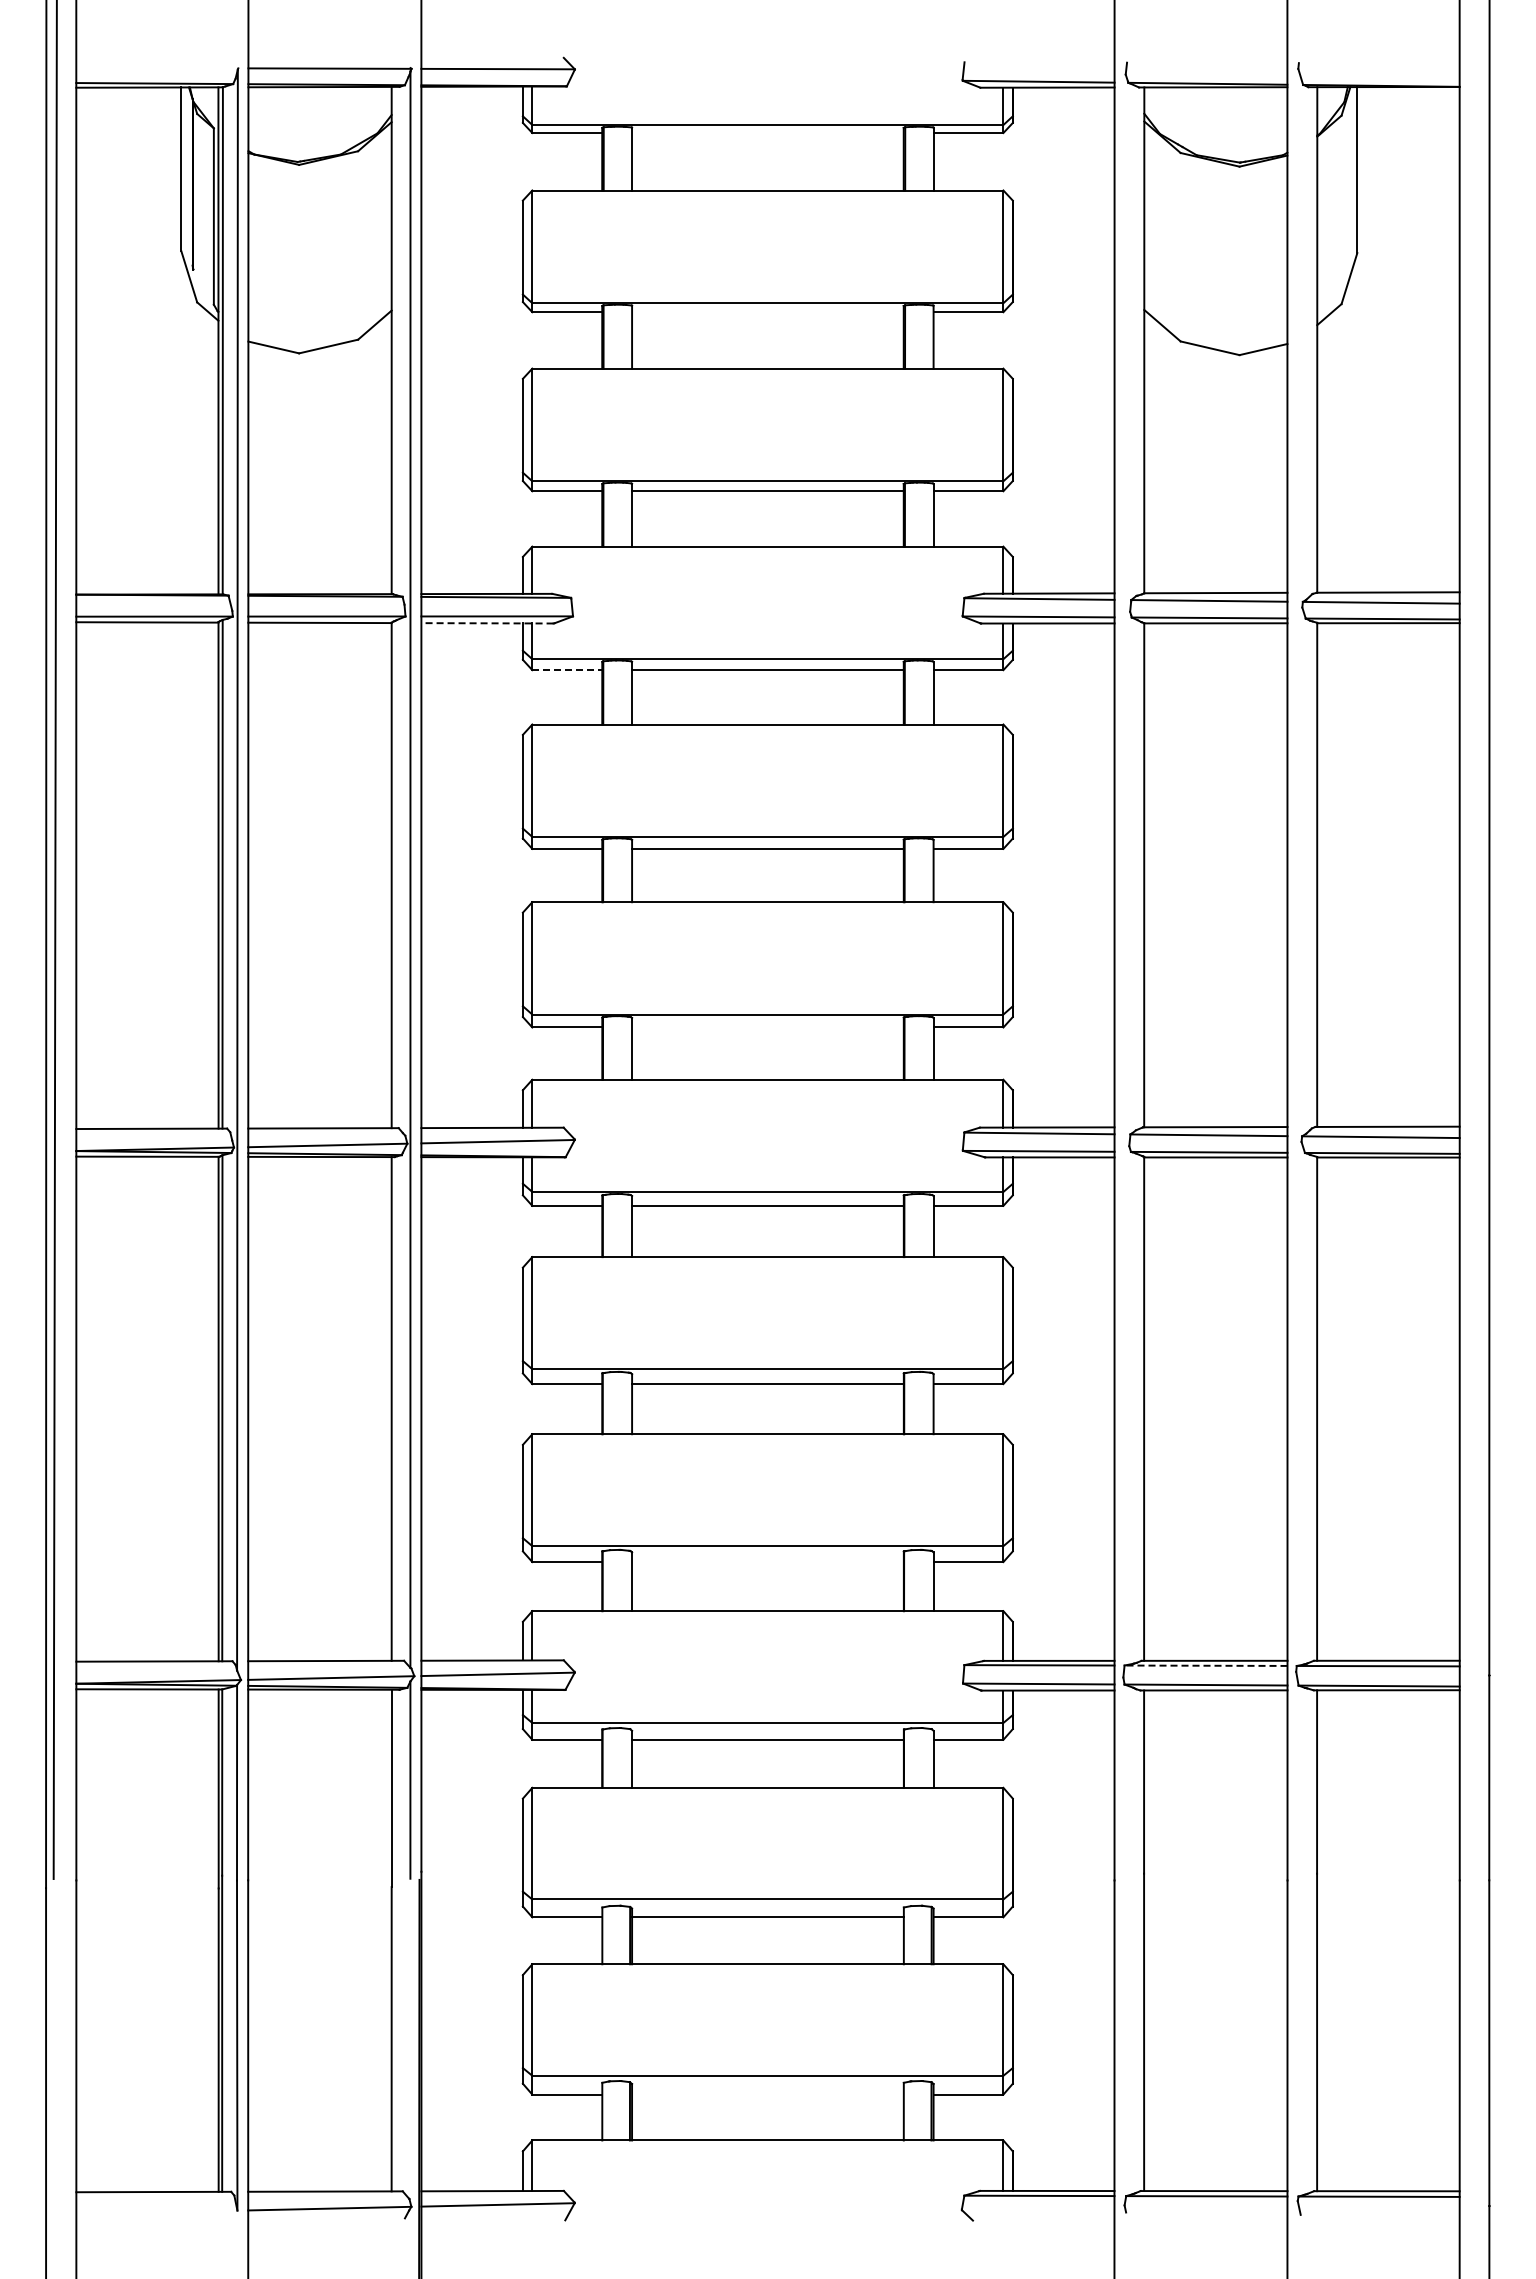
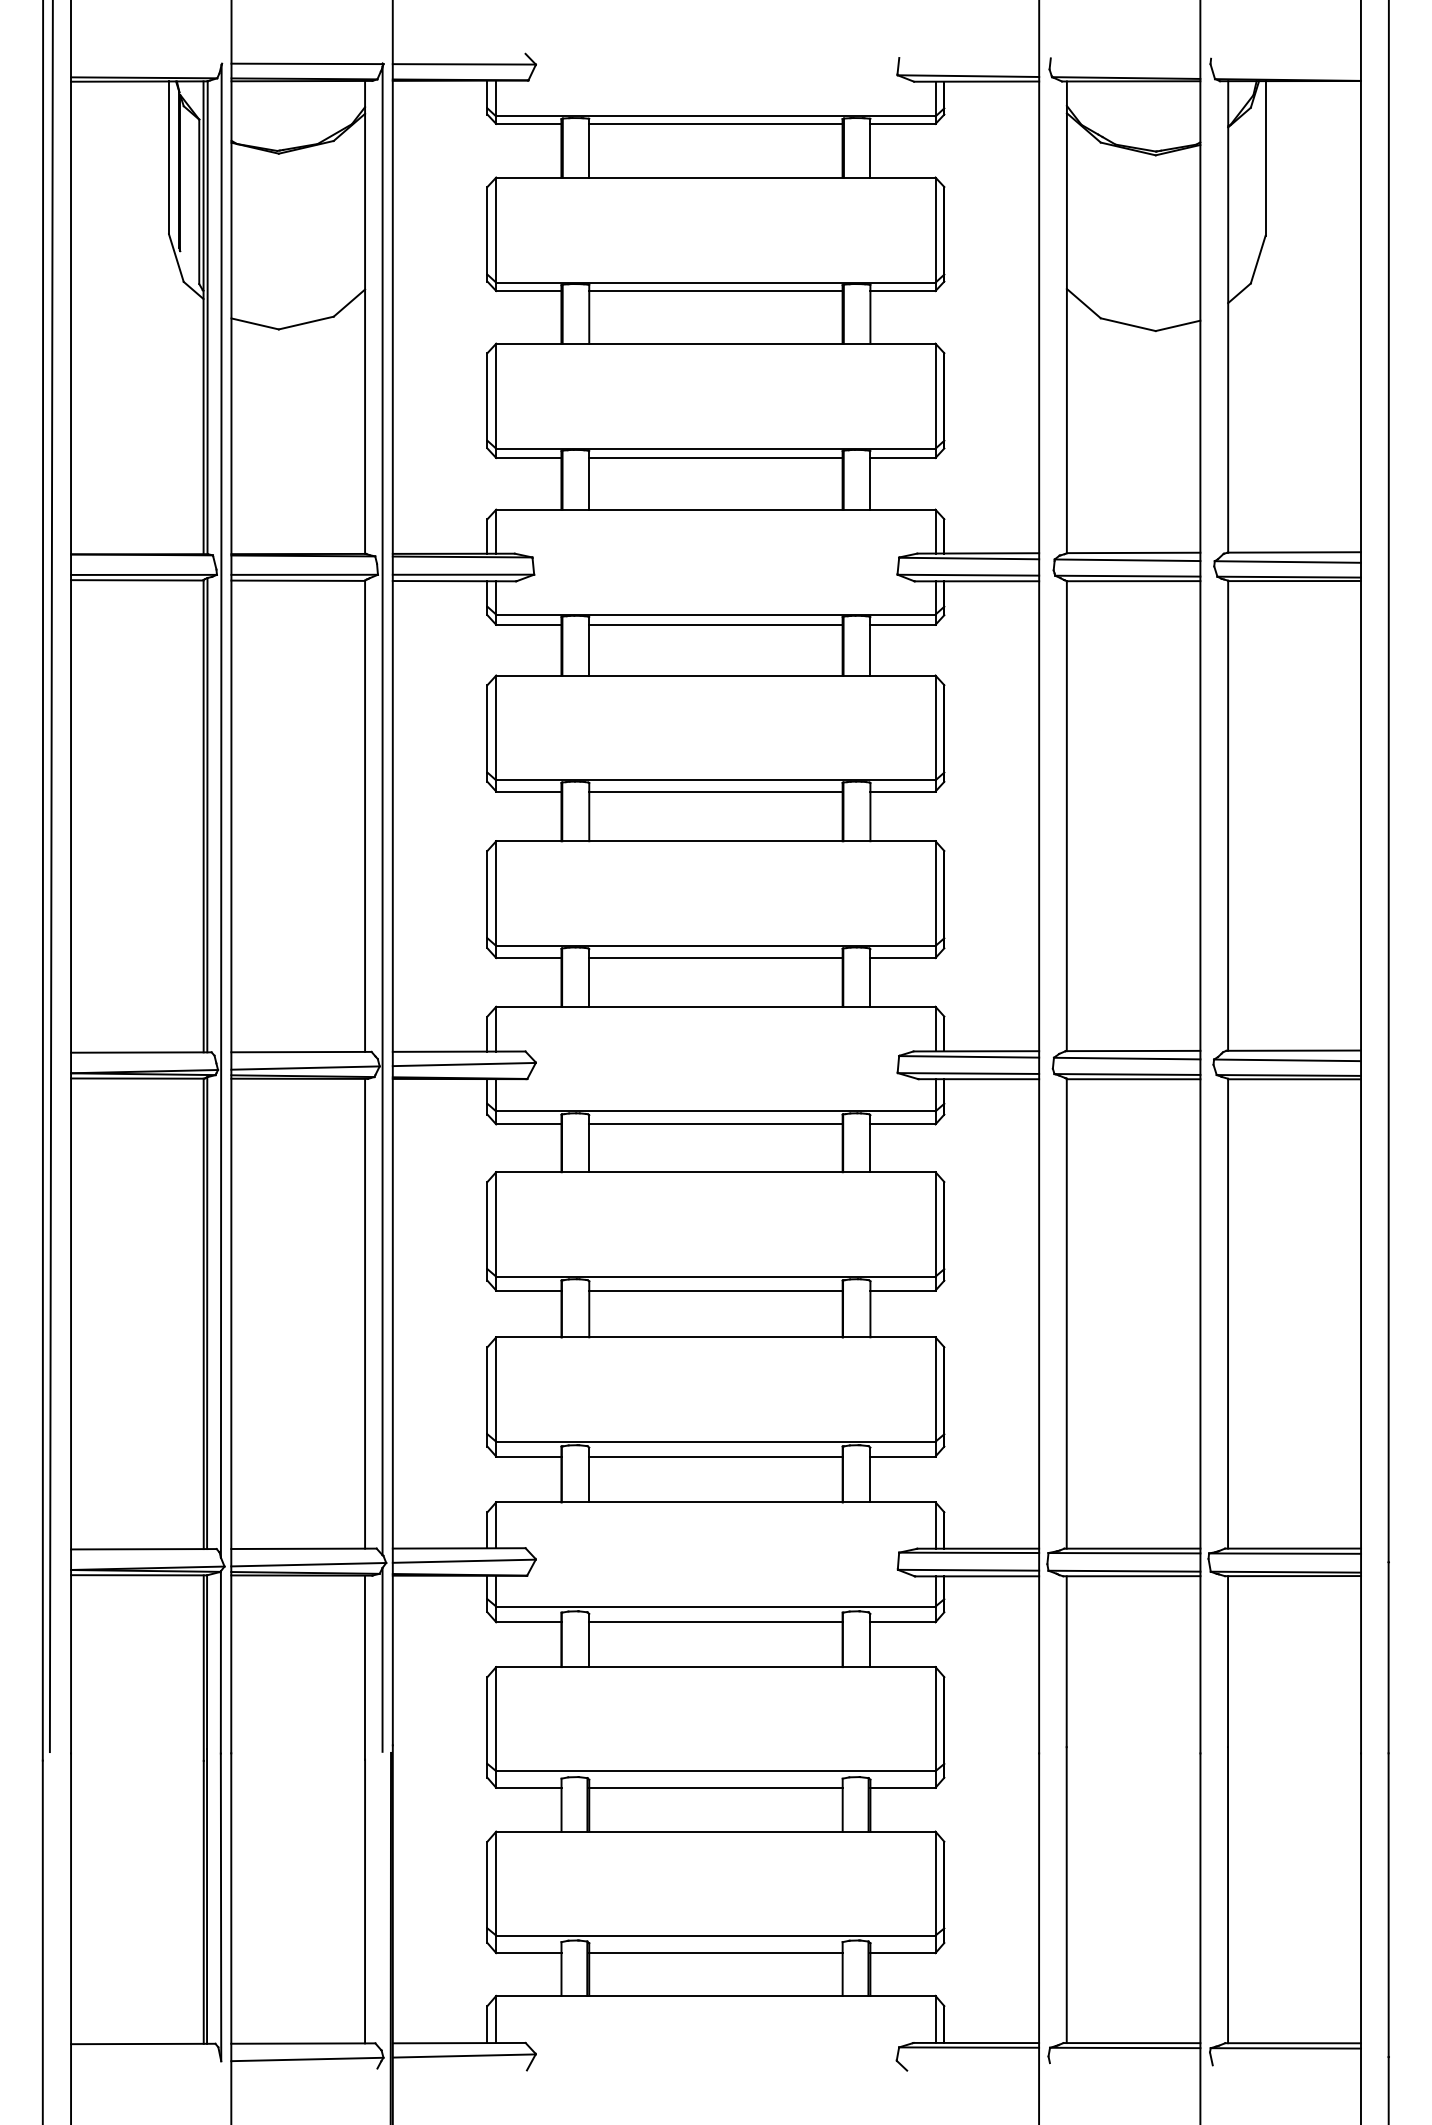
line: (767, 133) -> (715, 124), added
line: (767, 312) -> (715, 291), added
line: (486, 623) -> (453, 581), dashed -> solid
line: (567, 670) -> (529, 625), dashed -> solid
line: (767, 1027) -> (715, 958), added
line: (767, 1562) -> (715, 1456), added
line: (1205, 1665) -> (1123, 1552), dashed -> solid
line: (767, 2094) -> (715, 1953), added

